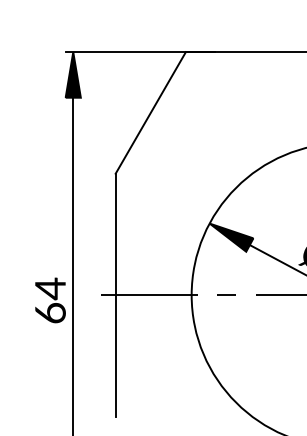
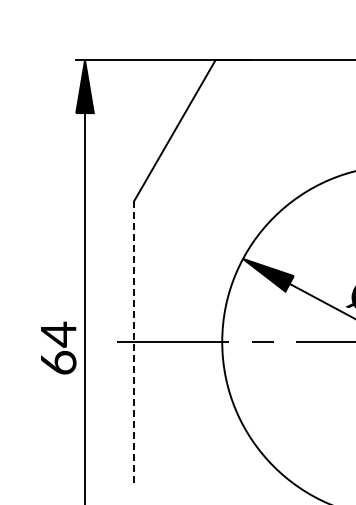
line: (115, 295) -> (134, 342), solid -> dashed

